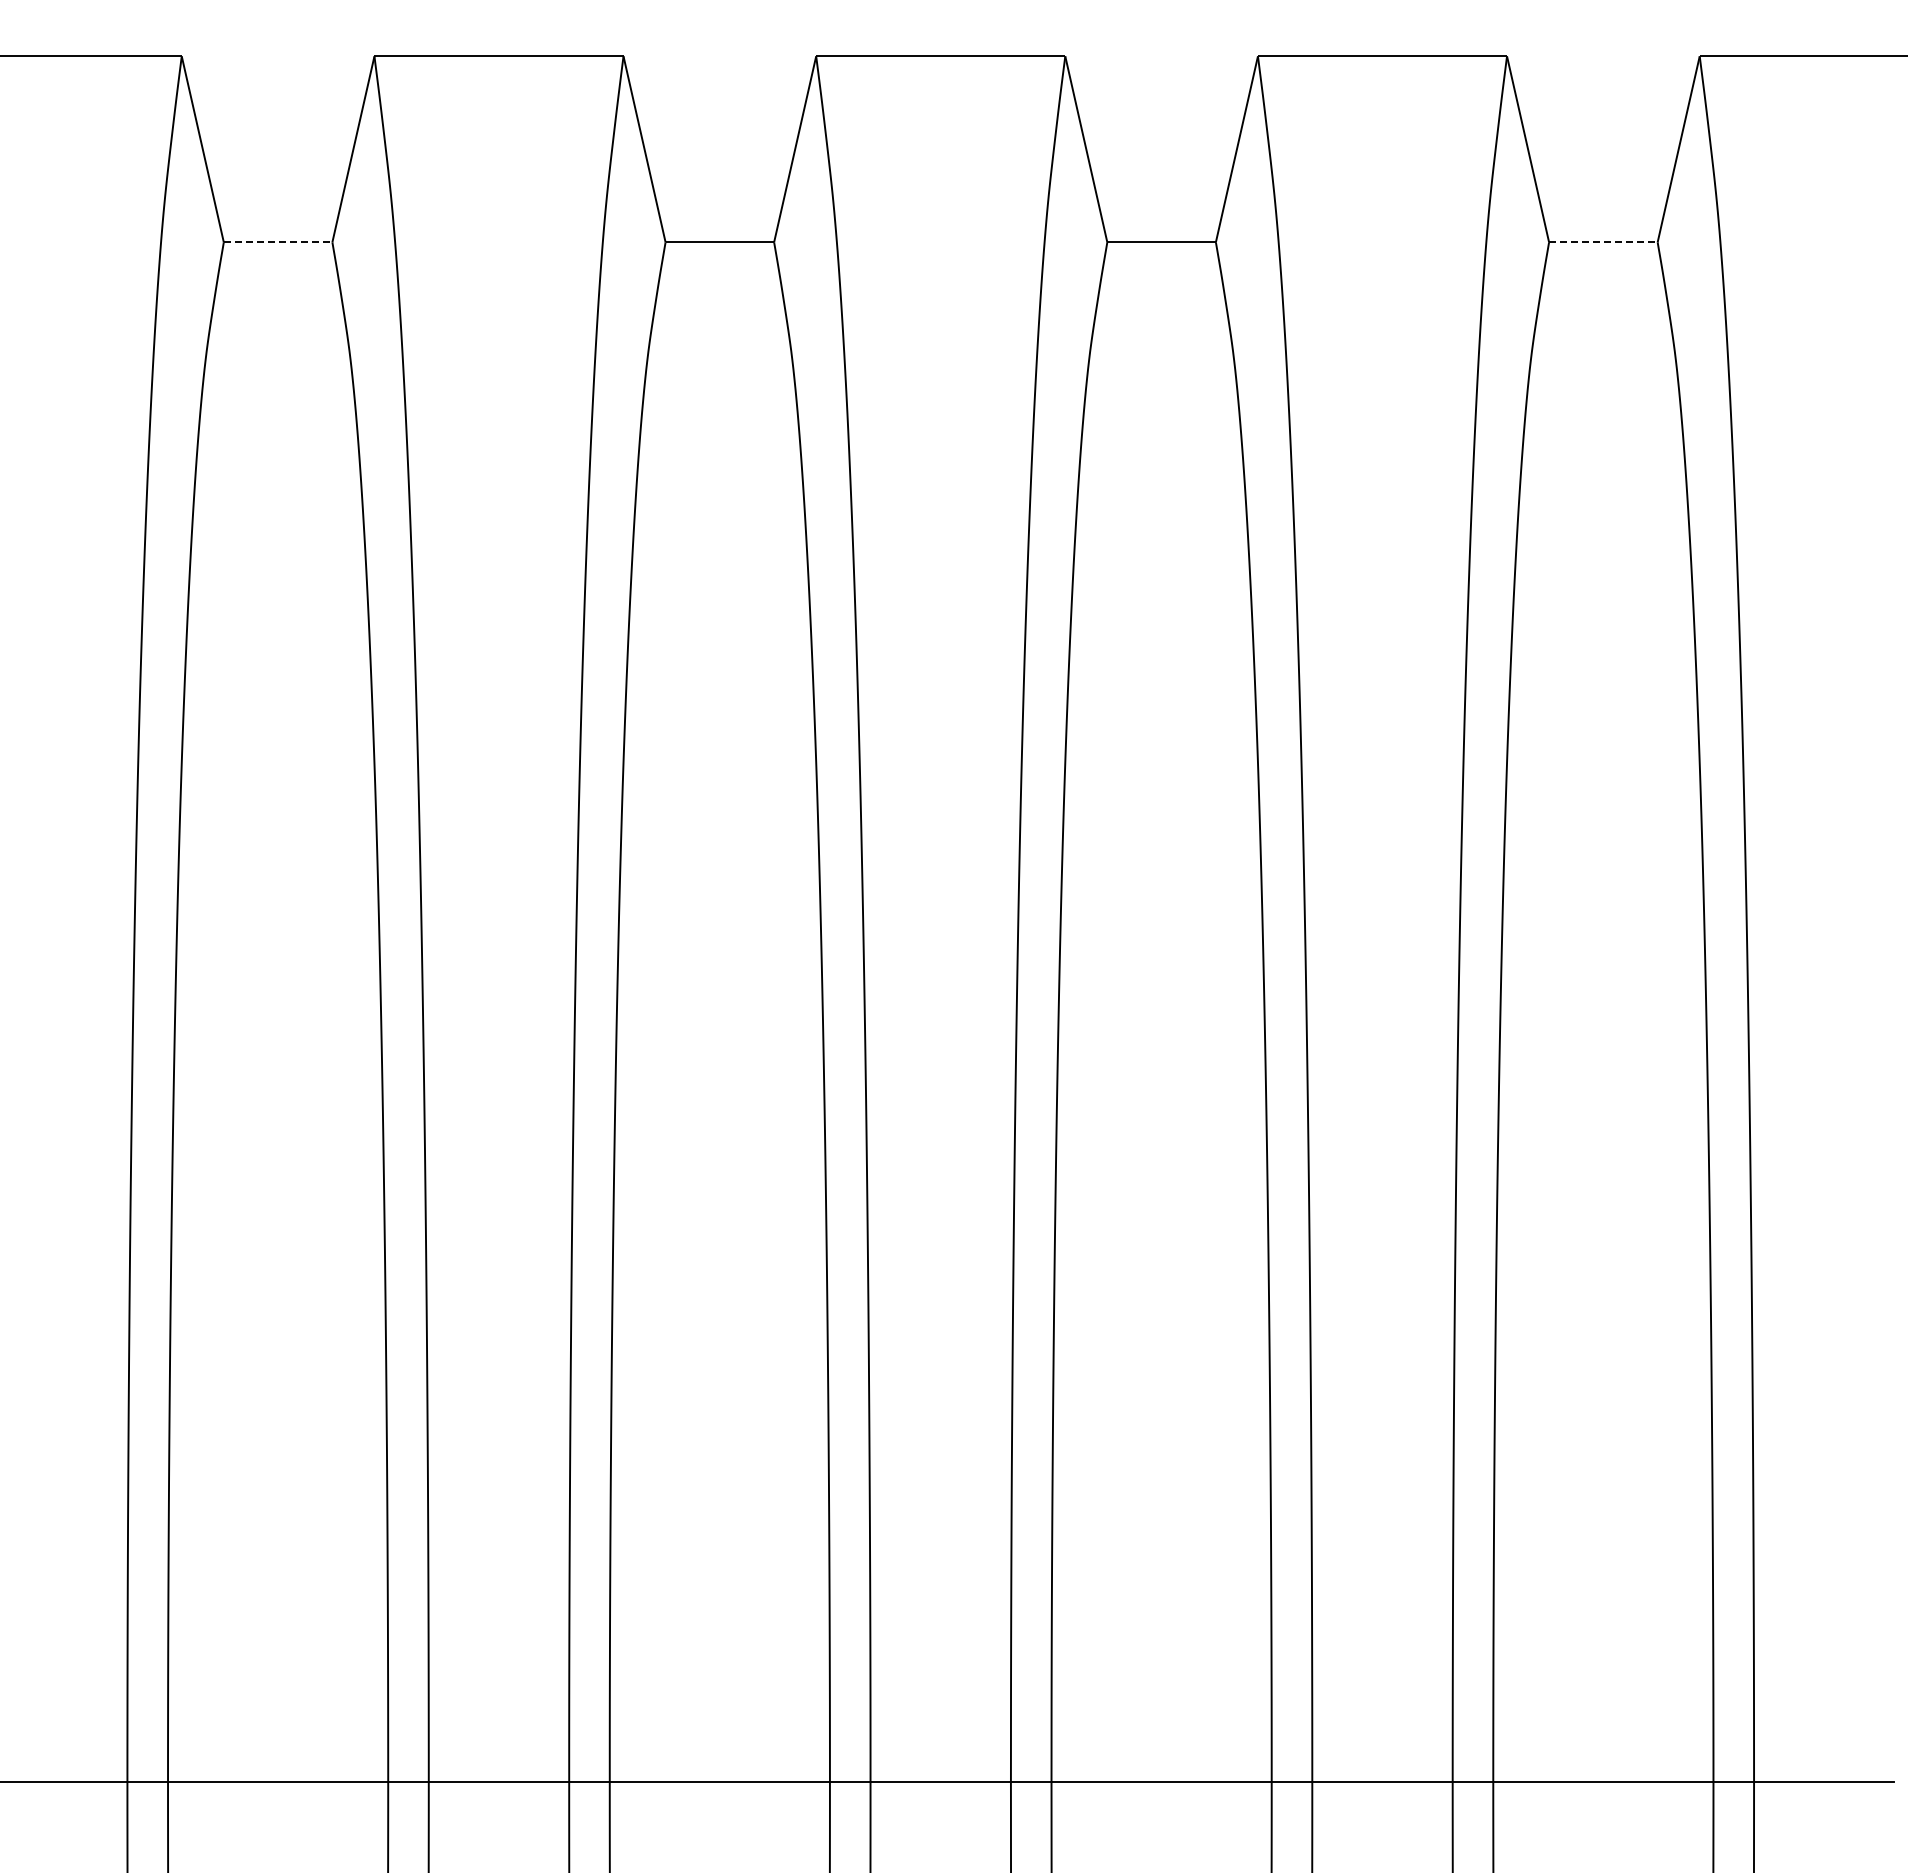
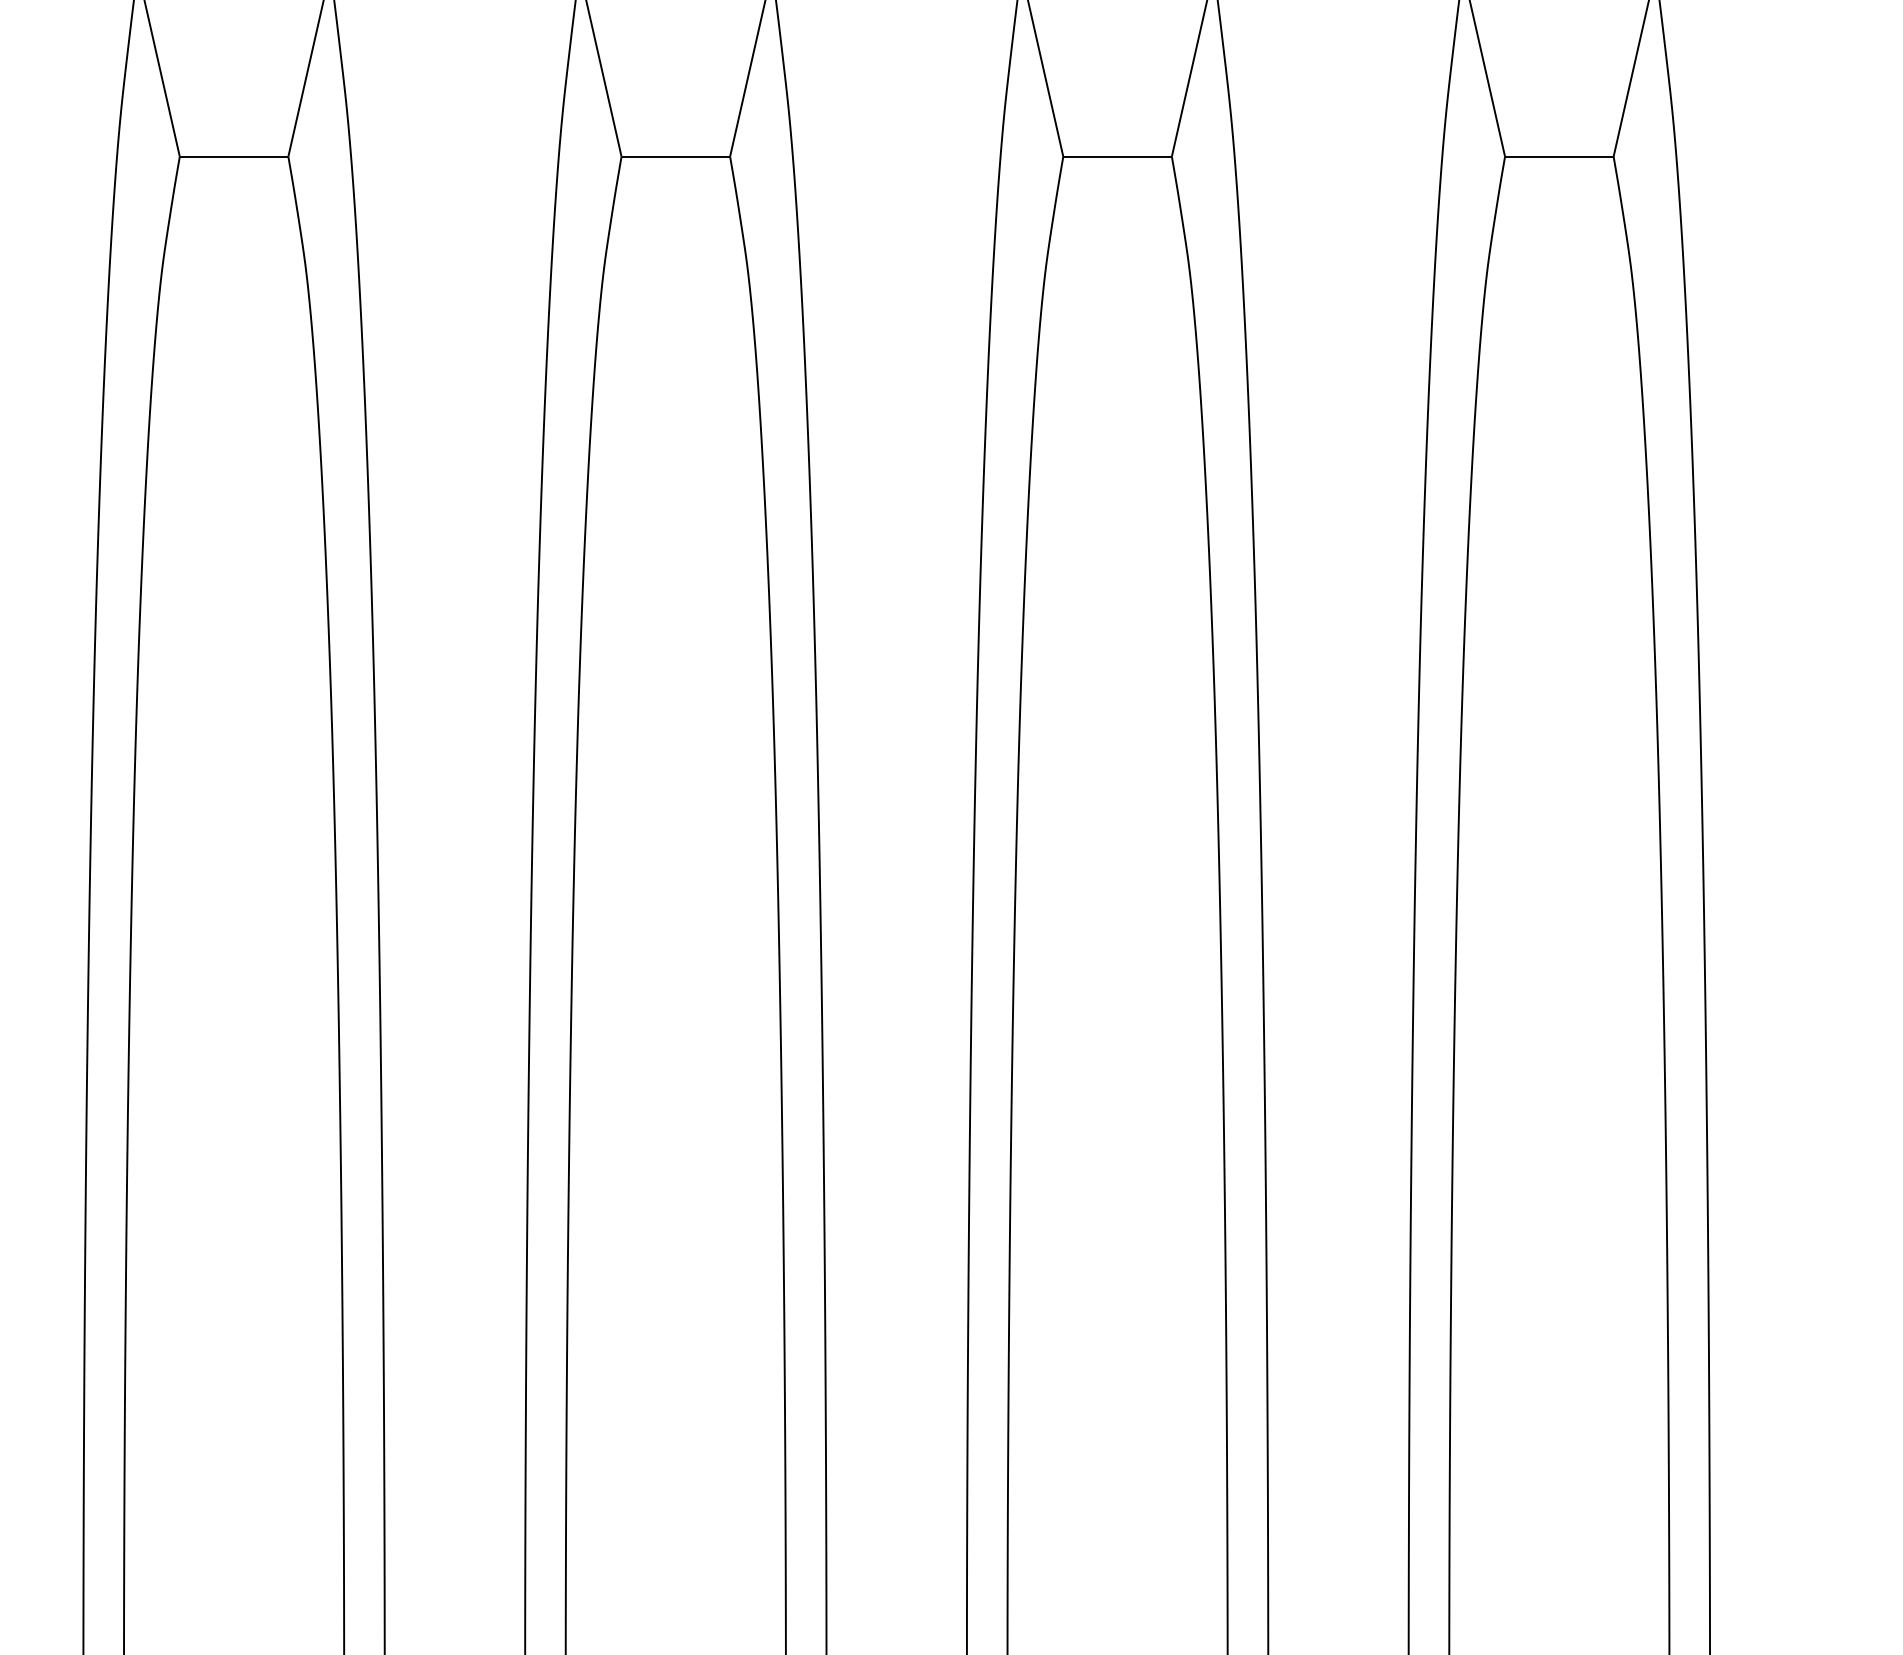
line: (279, 242) -> (235, 156), dashed -> solid
line: (1604, 242) -> (1560, 156), dashed -> solid

